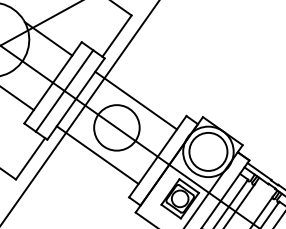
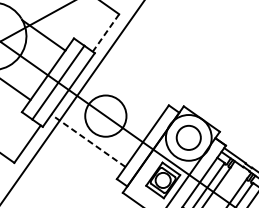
line: (116, 36) -> (105, 33), solid -> dashed
line: (136, 100) -> (123, 91), removed
circle: (208, 151) -> (188, 137), size x0.7
line: (97, 154) -> (88, 140), solid -> dashed

